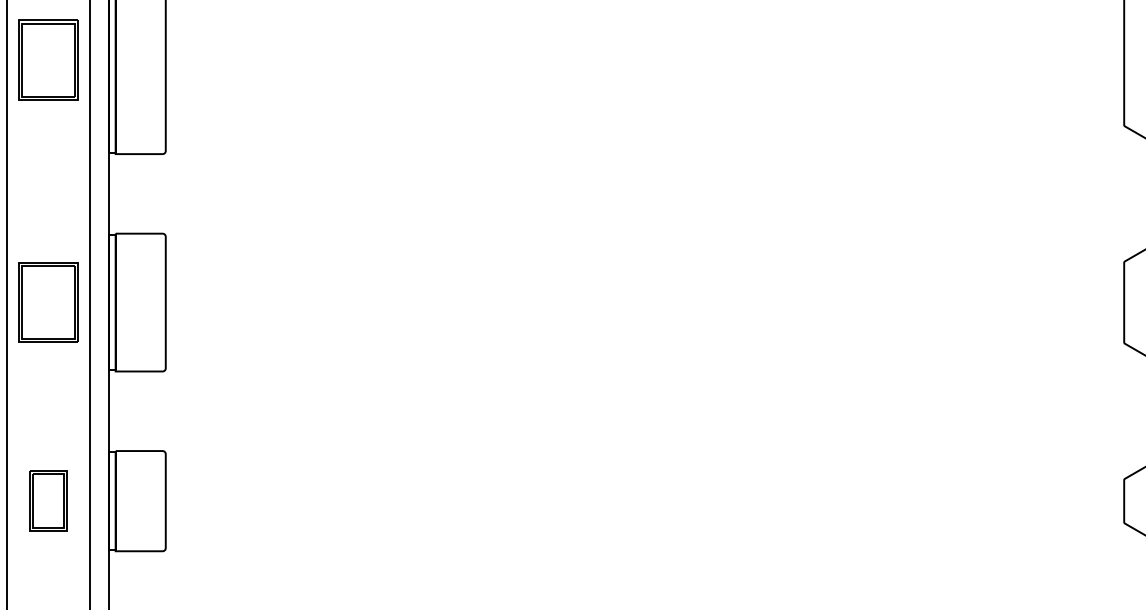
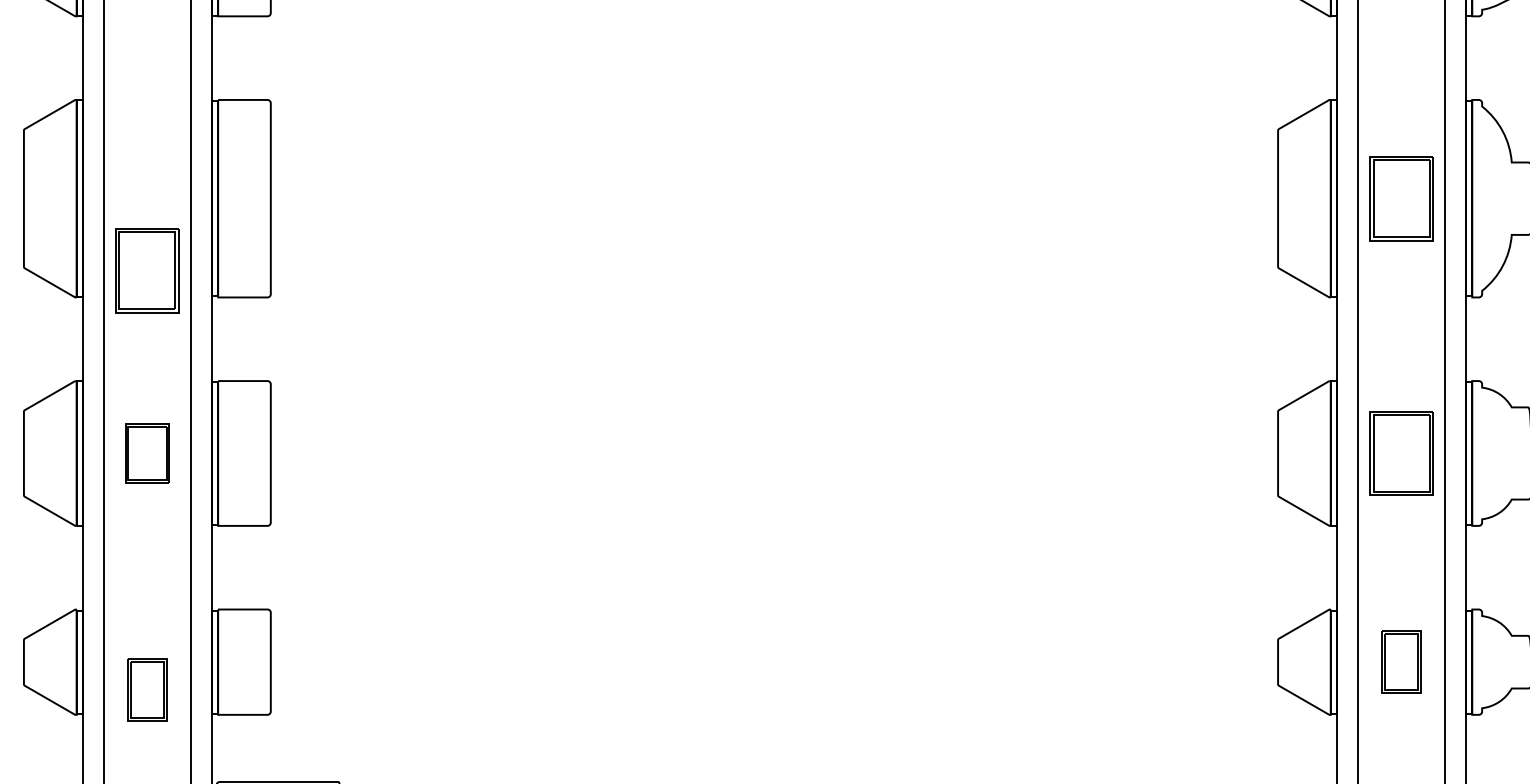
part: (48, 59) -> (147, 270), moved
part: (48, 302) -> (147, 453), size x0.7
part: (48, 500) -> (147, 689), moved

